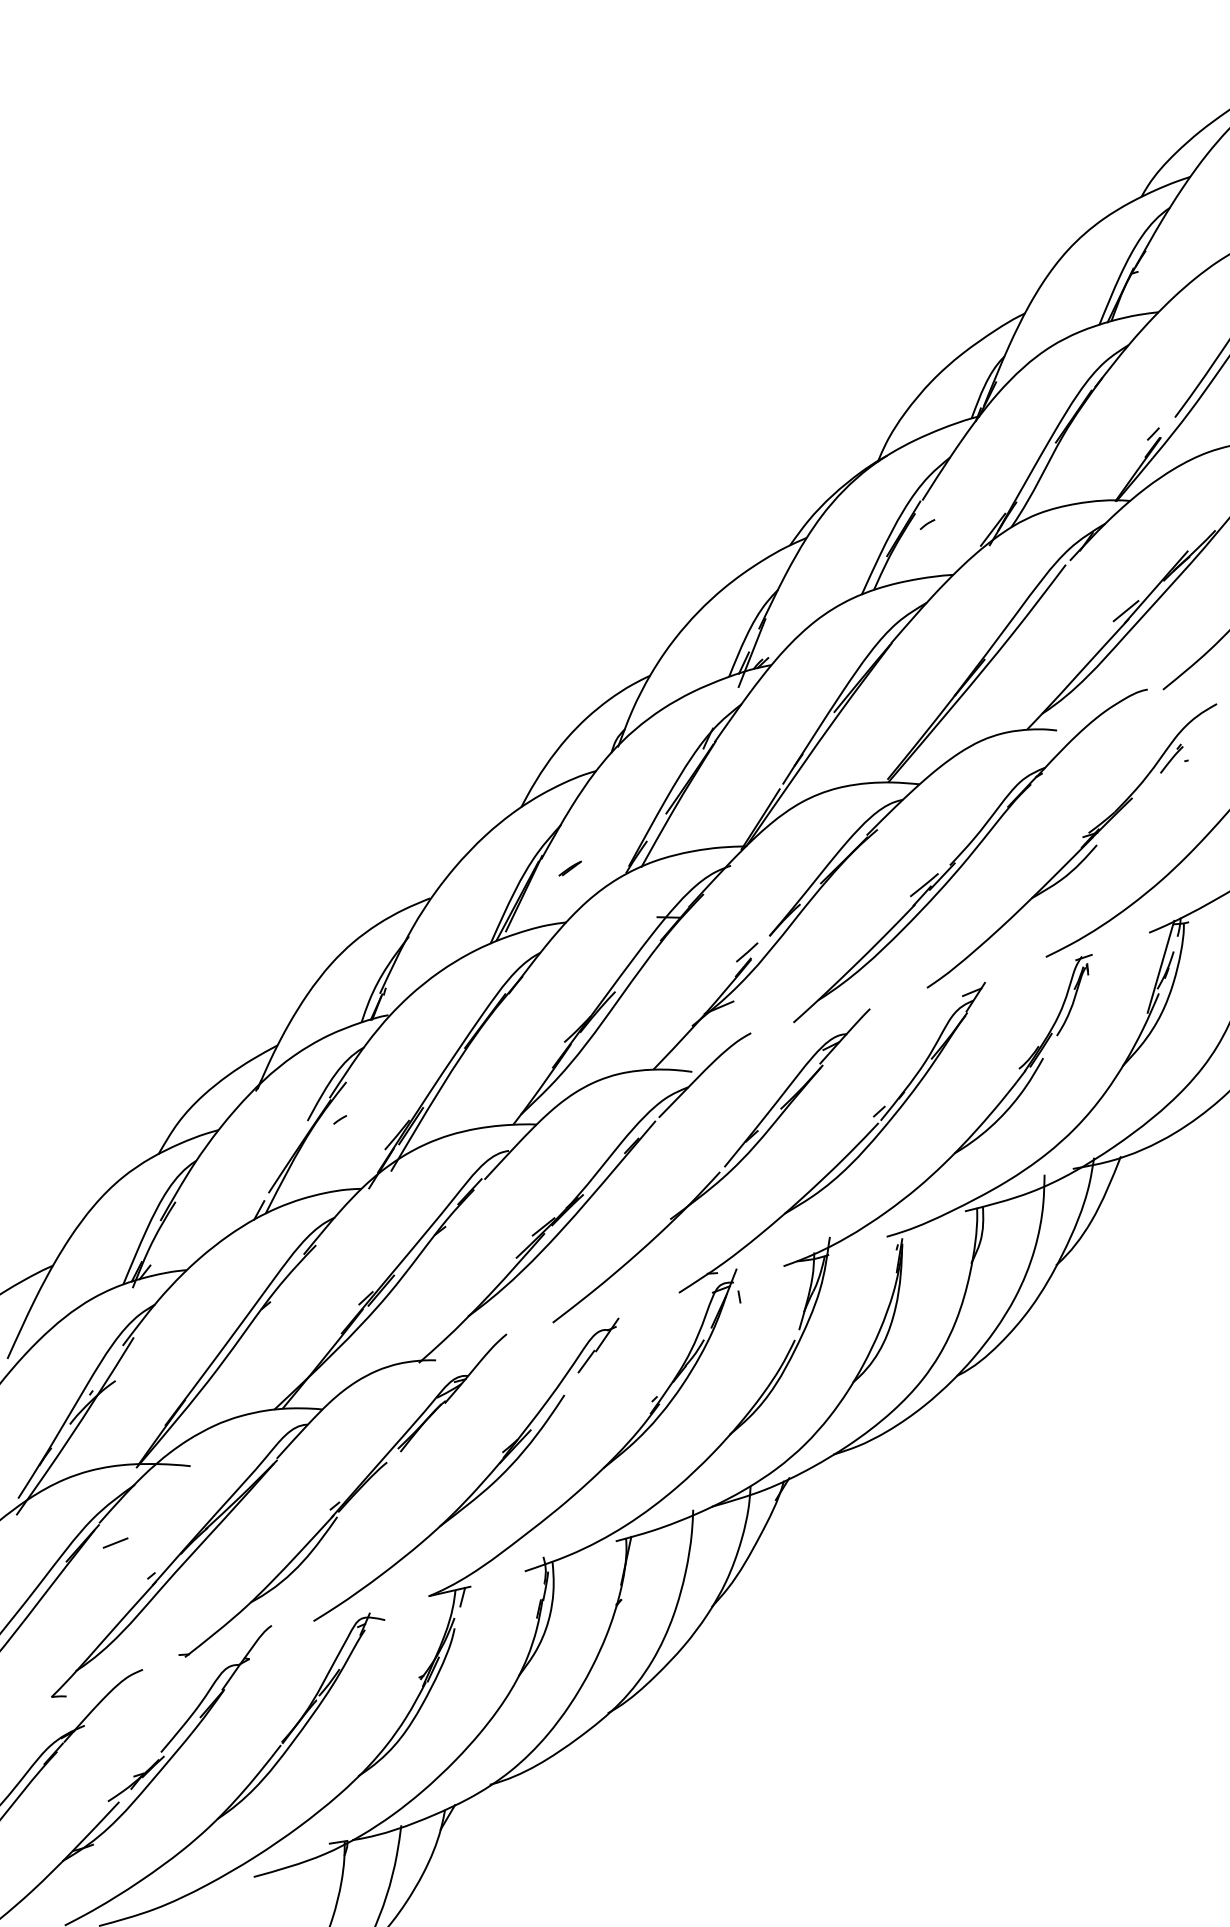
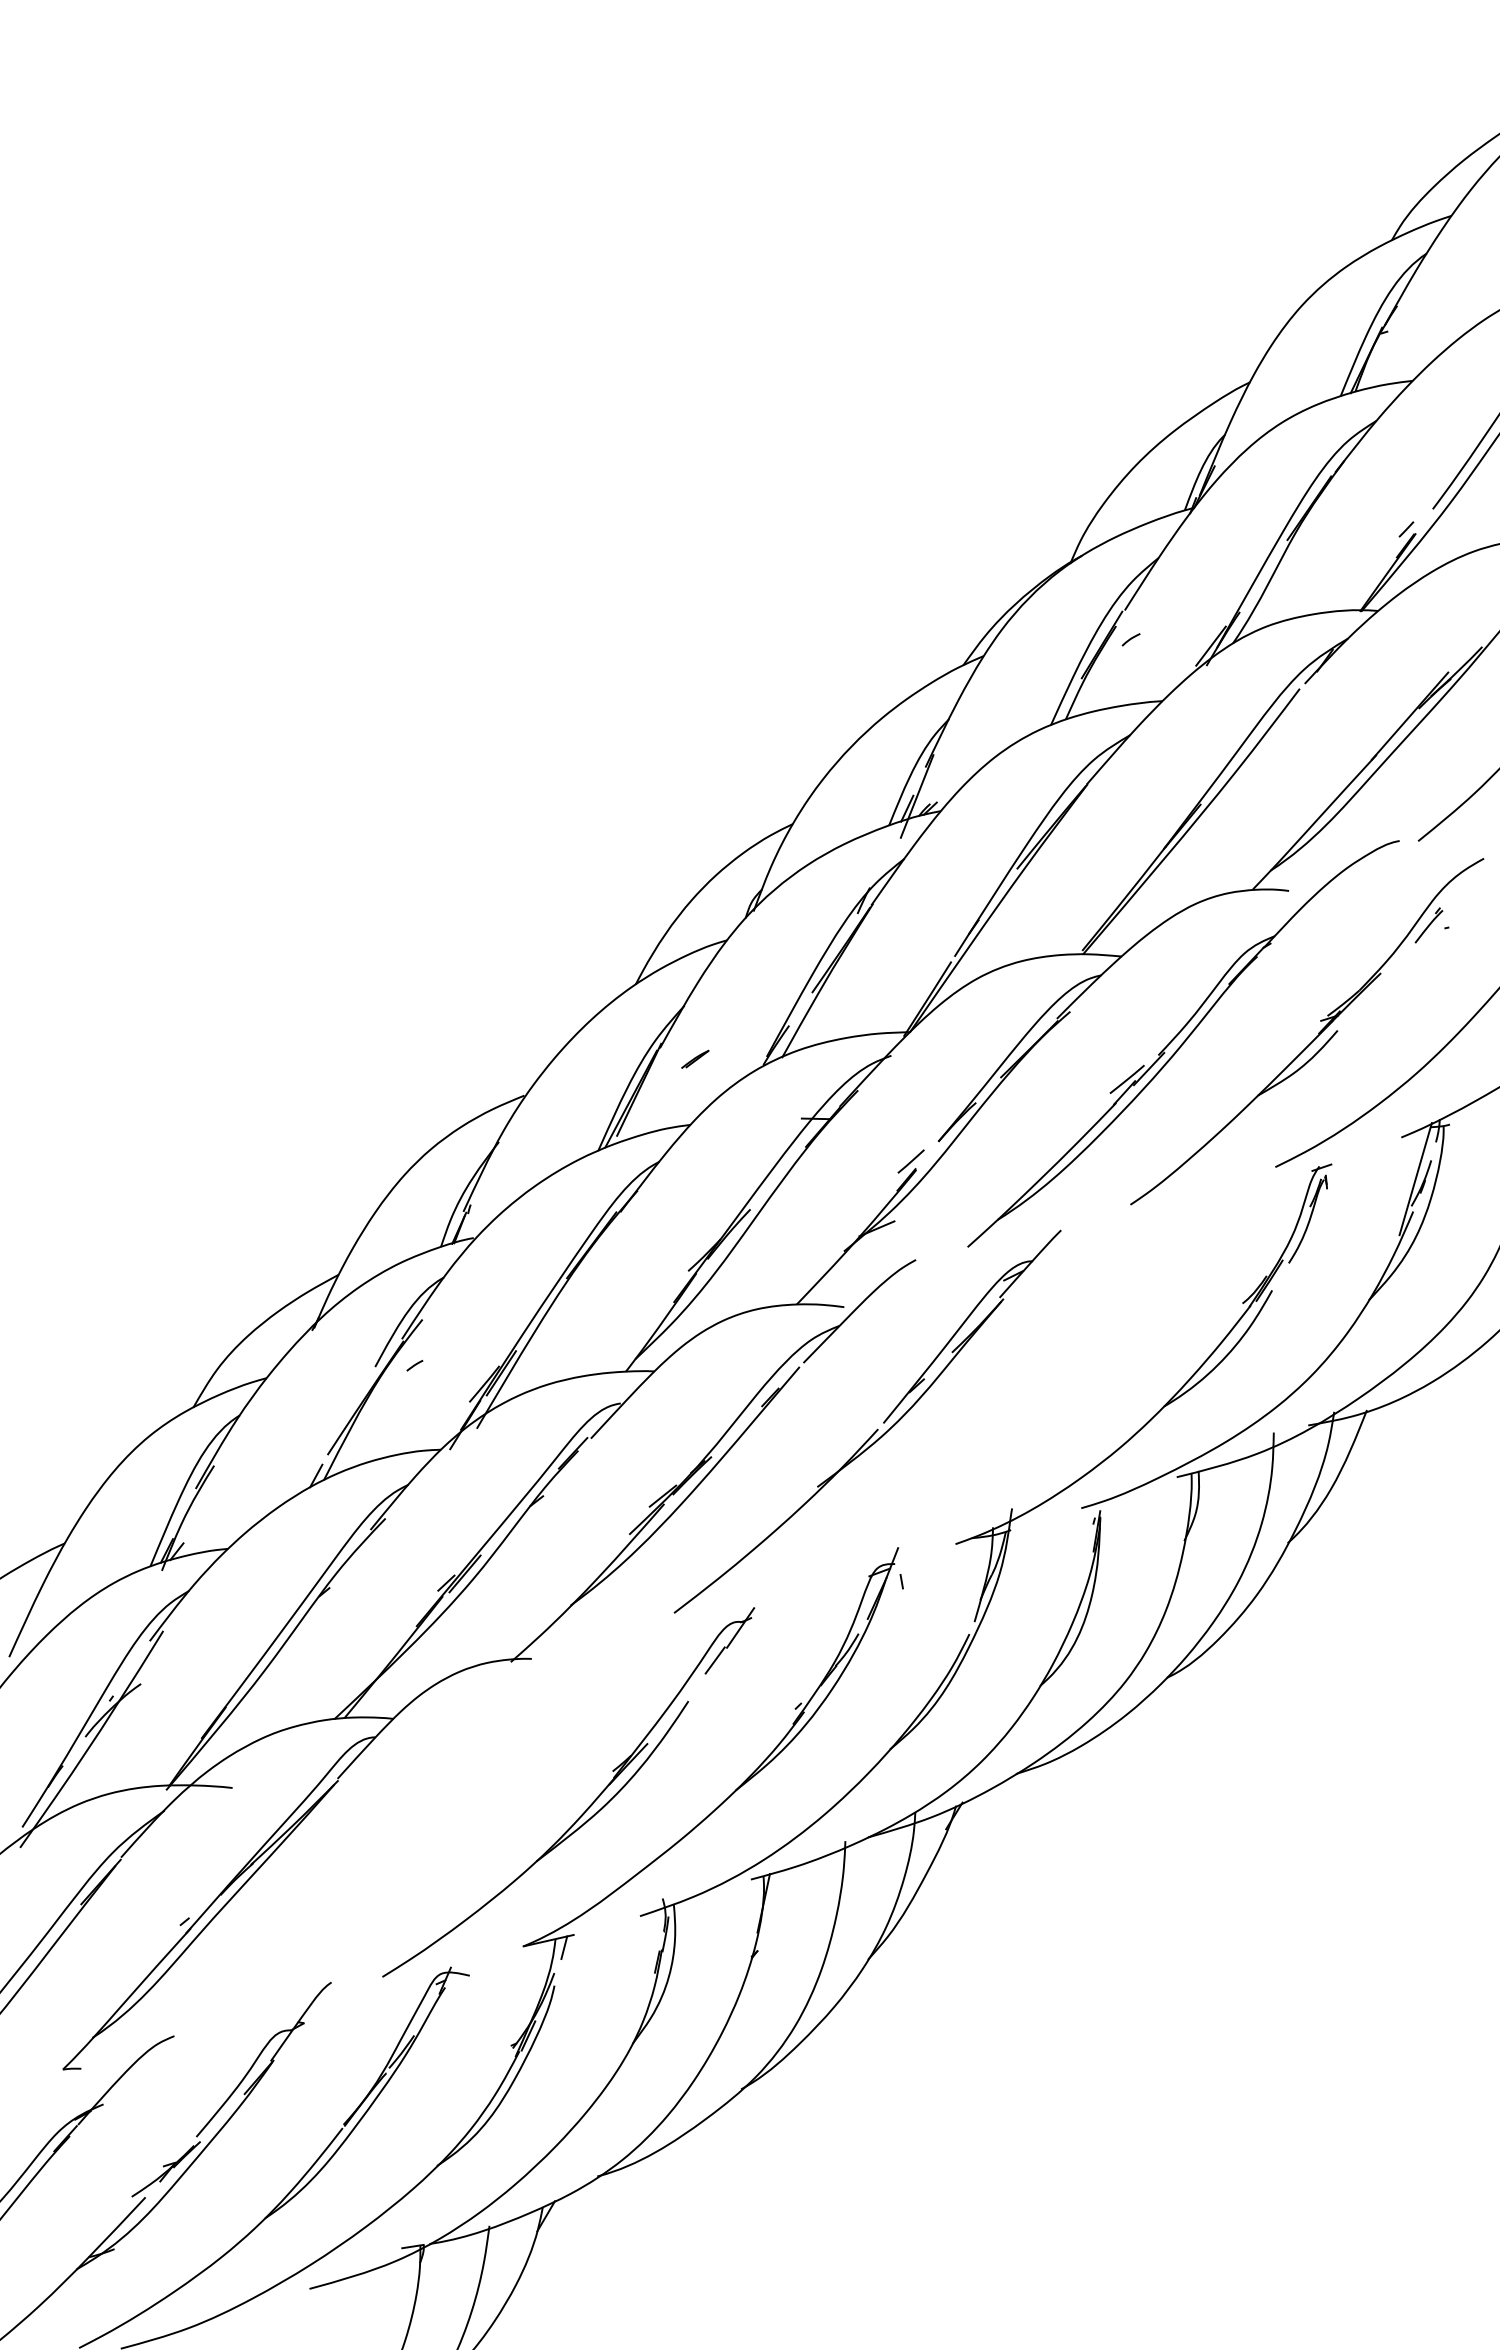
line: (1126, 611) -> (1373, 745), removed
part: (848, 1153) -> (1034, 1406), removed
part: (347, 1498) -> (423, 1827), removed
line: (115, 1542) -> (140, 1881), removed

